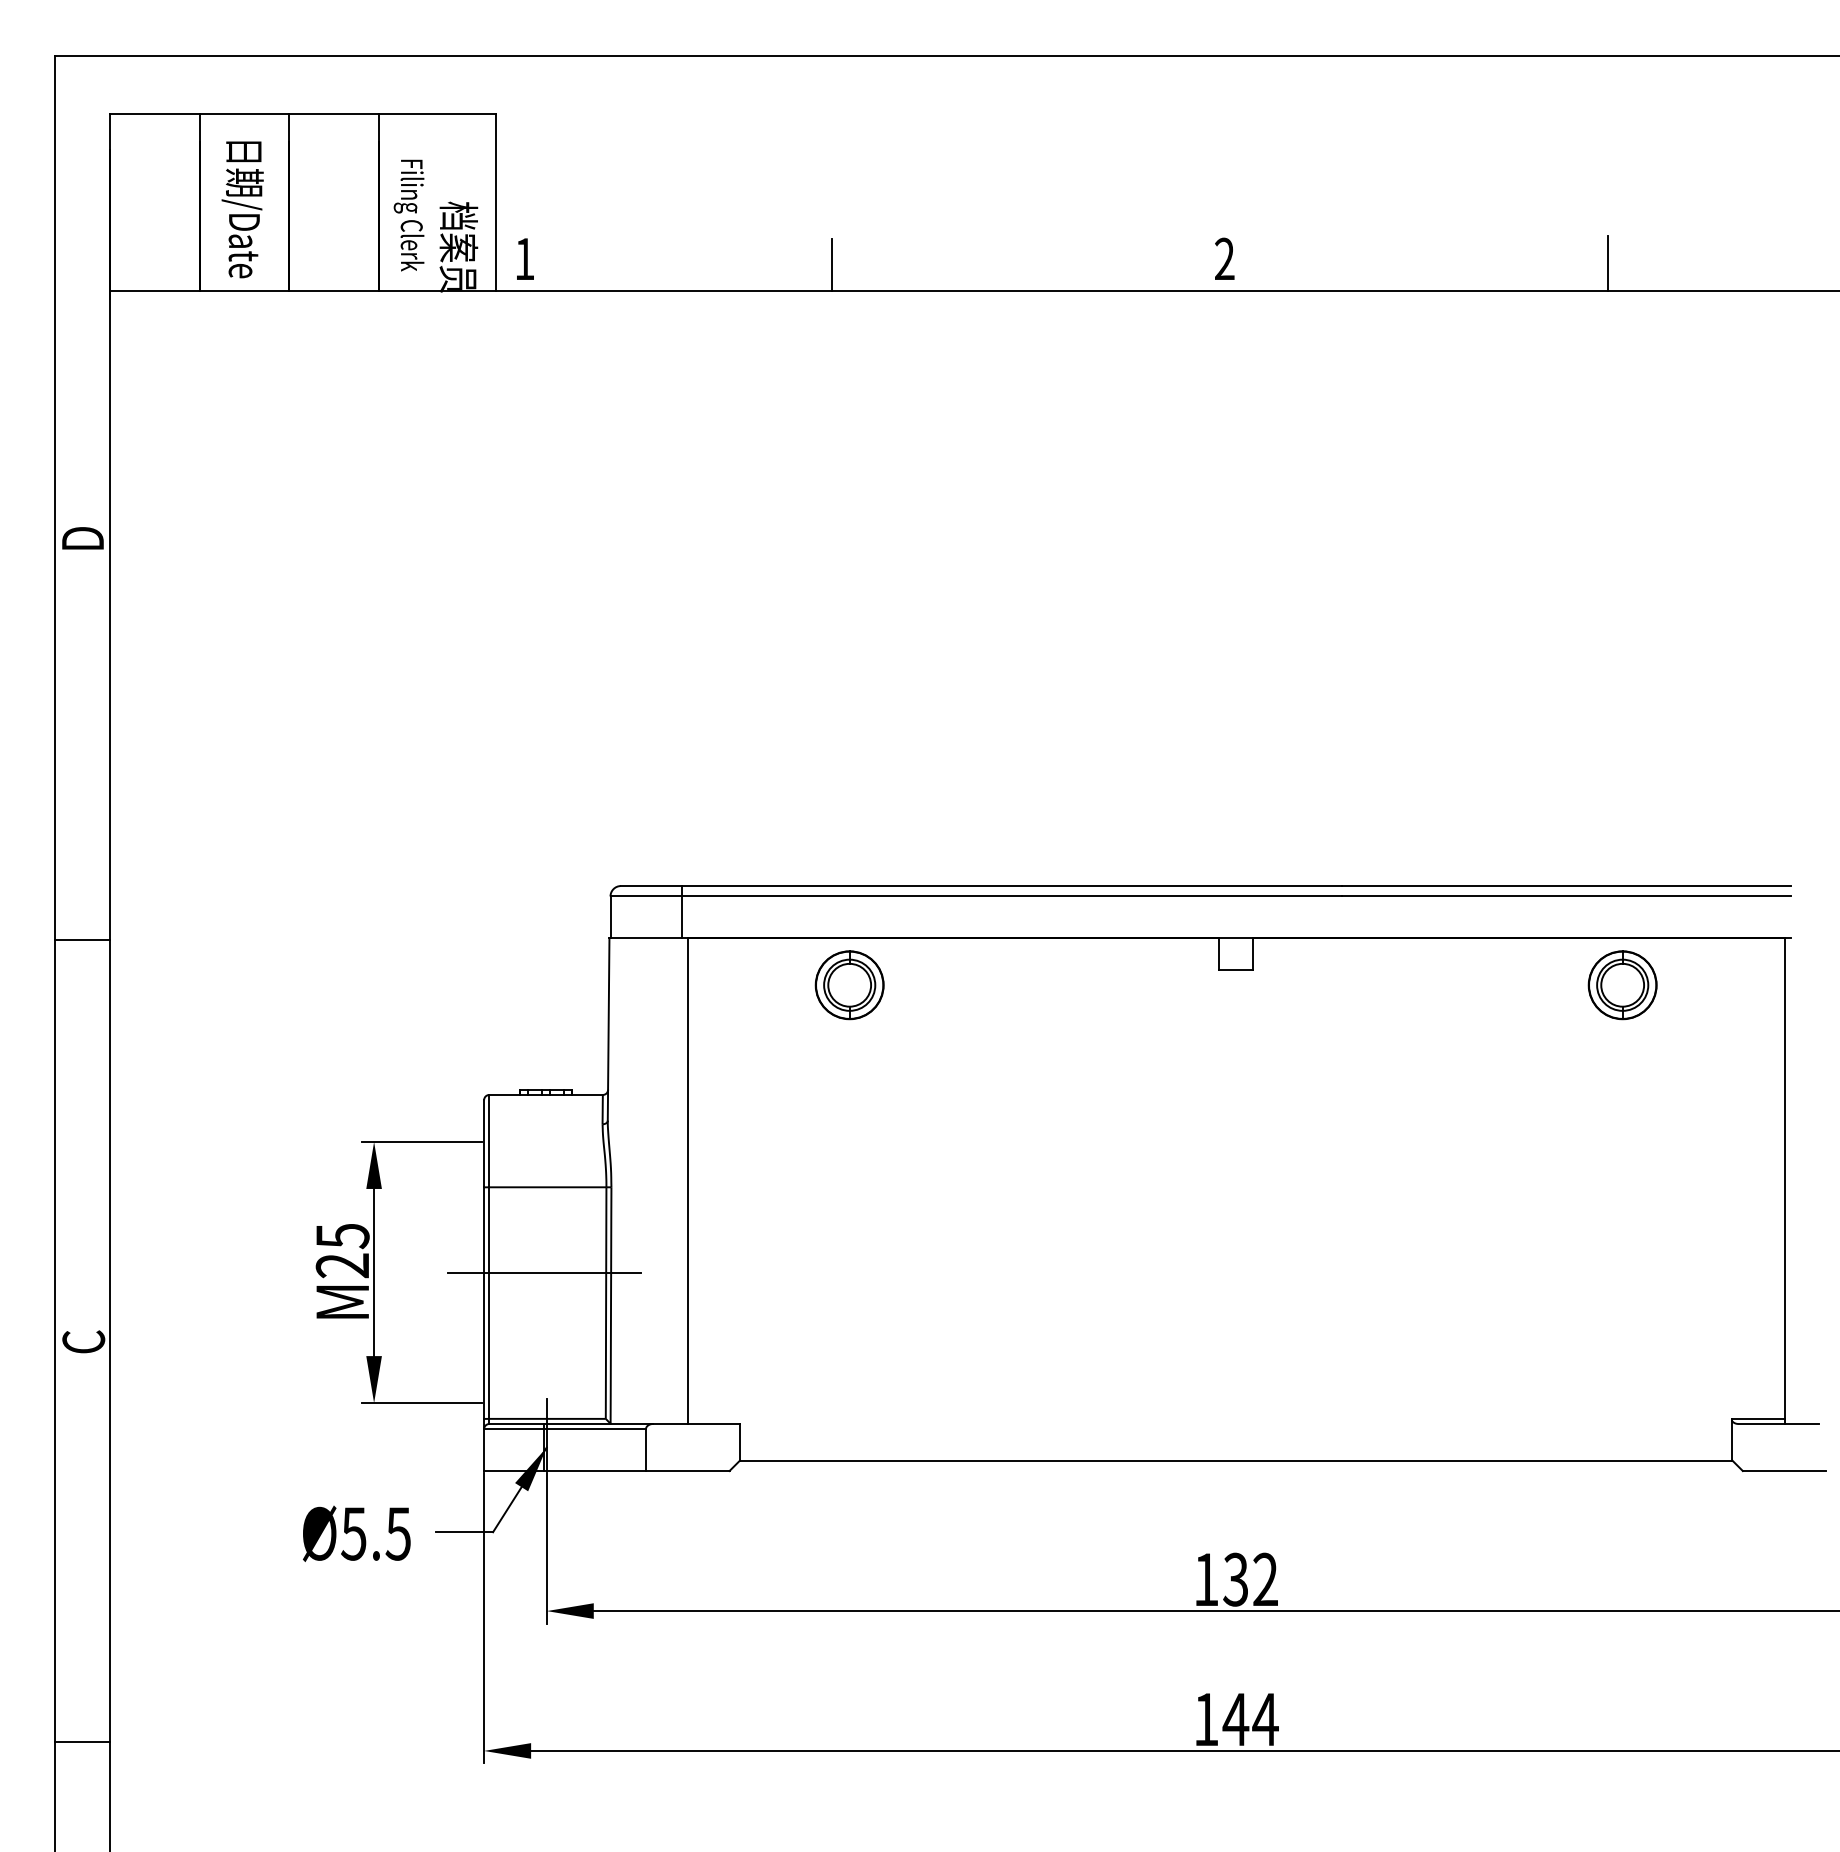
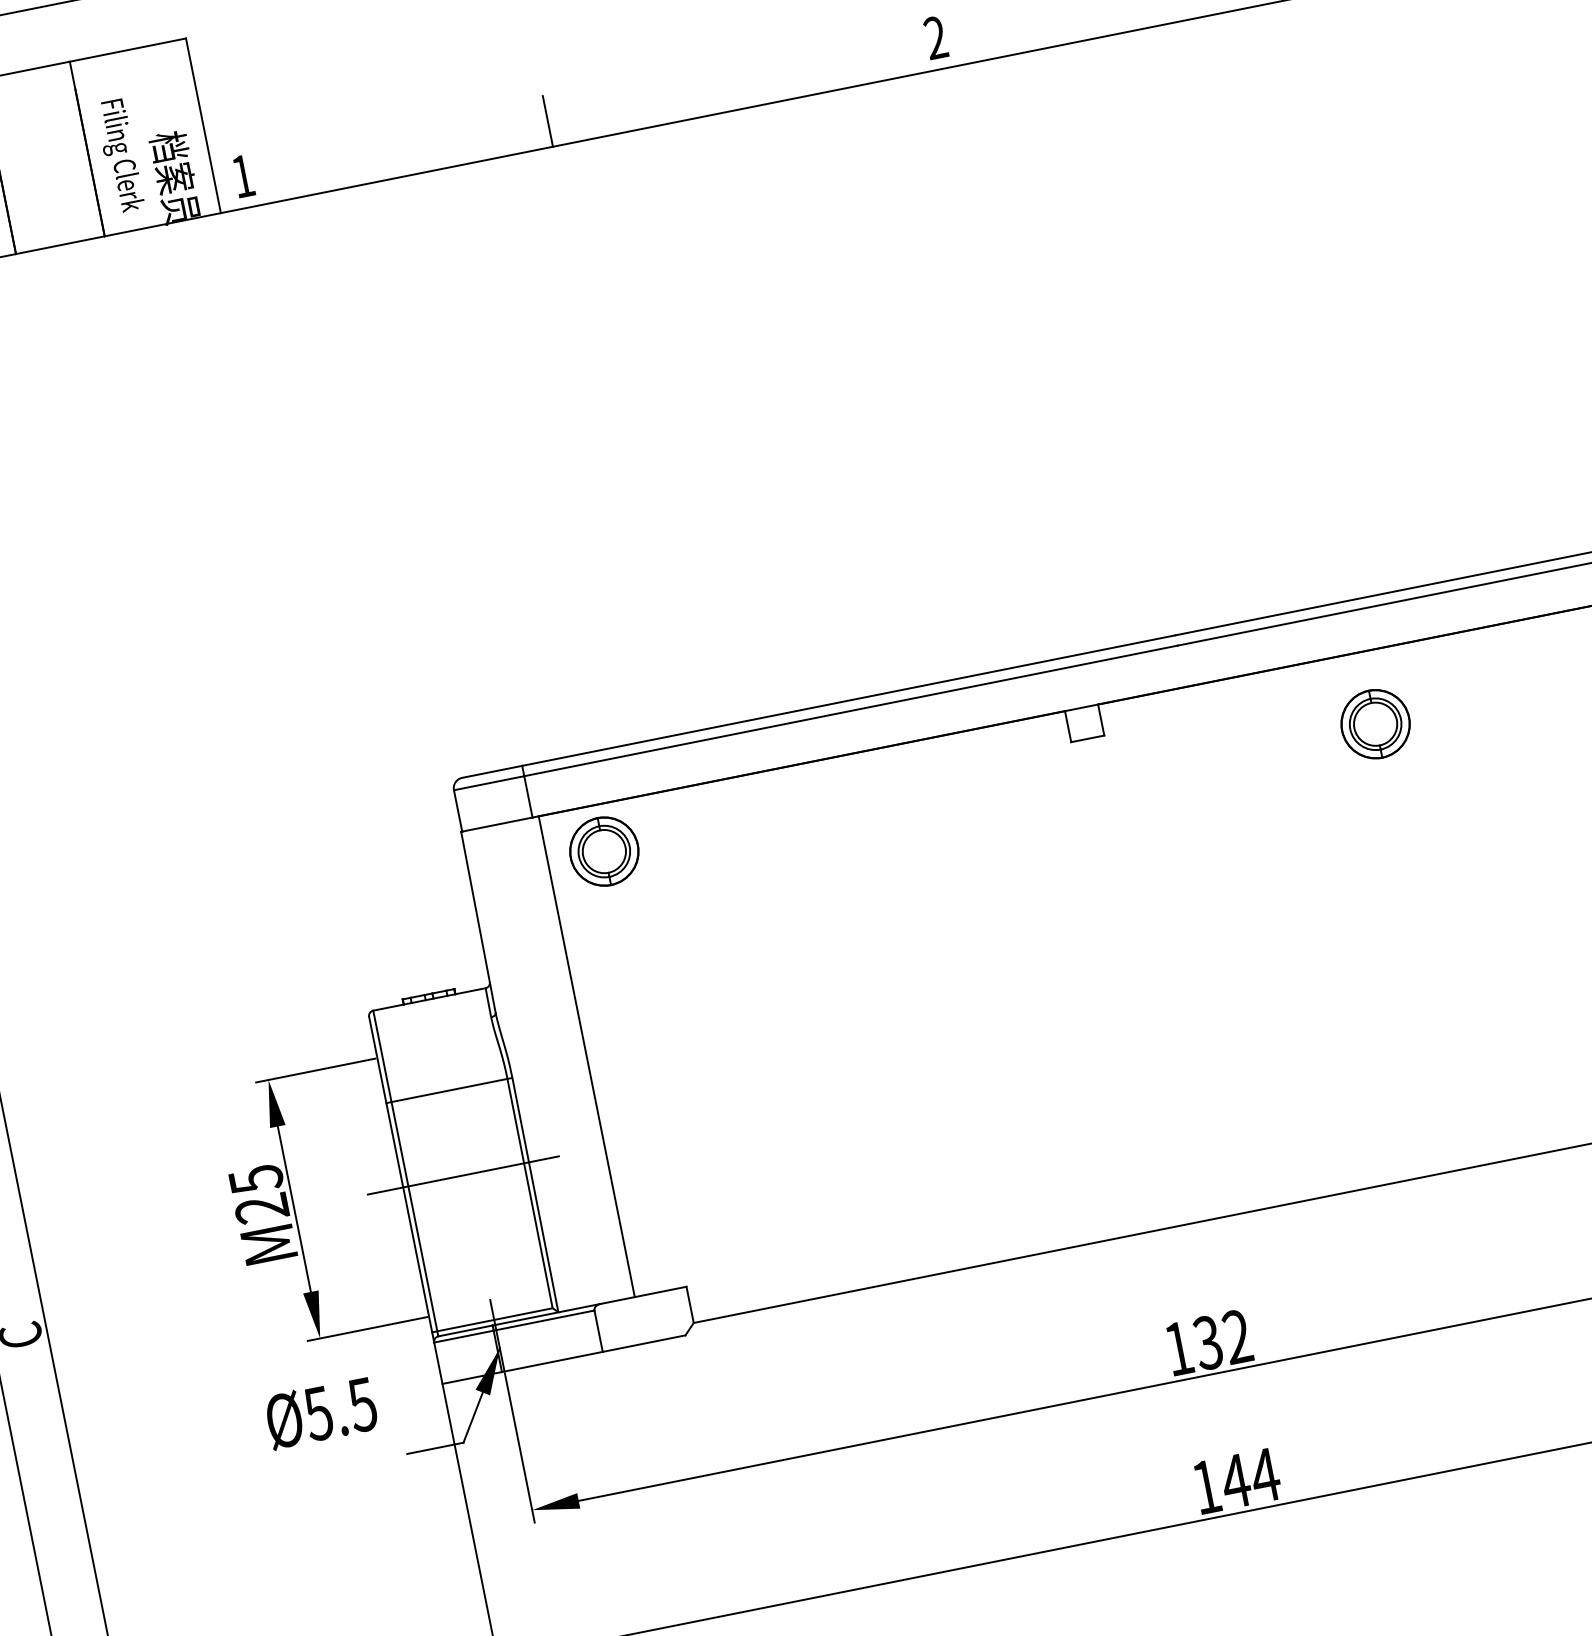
part: (849, 985) -> (604, 851), moved
part: (1622, 985) -> (1375, 724), moved
text: (356, 1533) -> (321, 1412), moved

